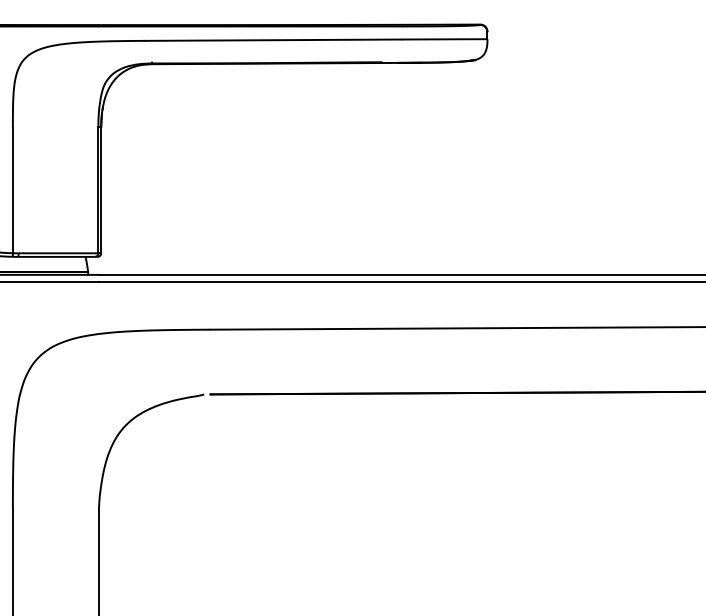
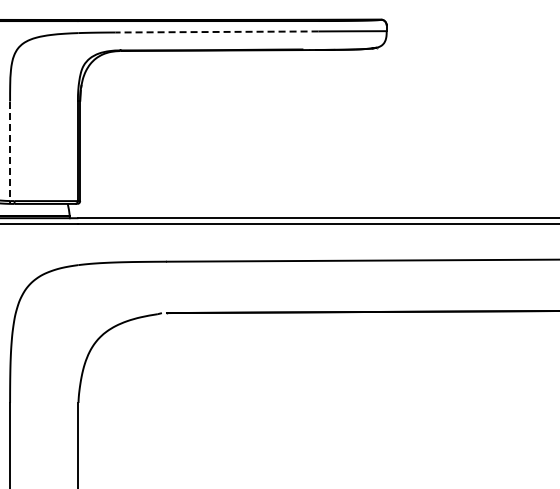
line: (272, 39) -> (216, 31), solid -> dashed
line: (13, 190) -> (10, 151), solid -> dashed

